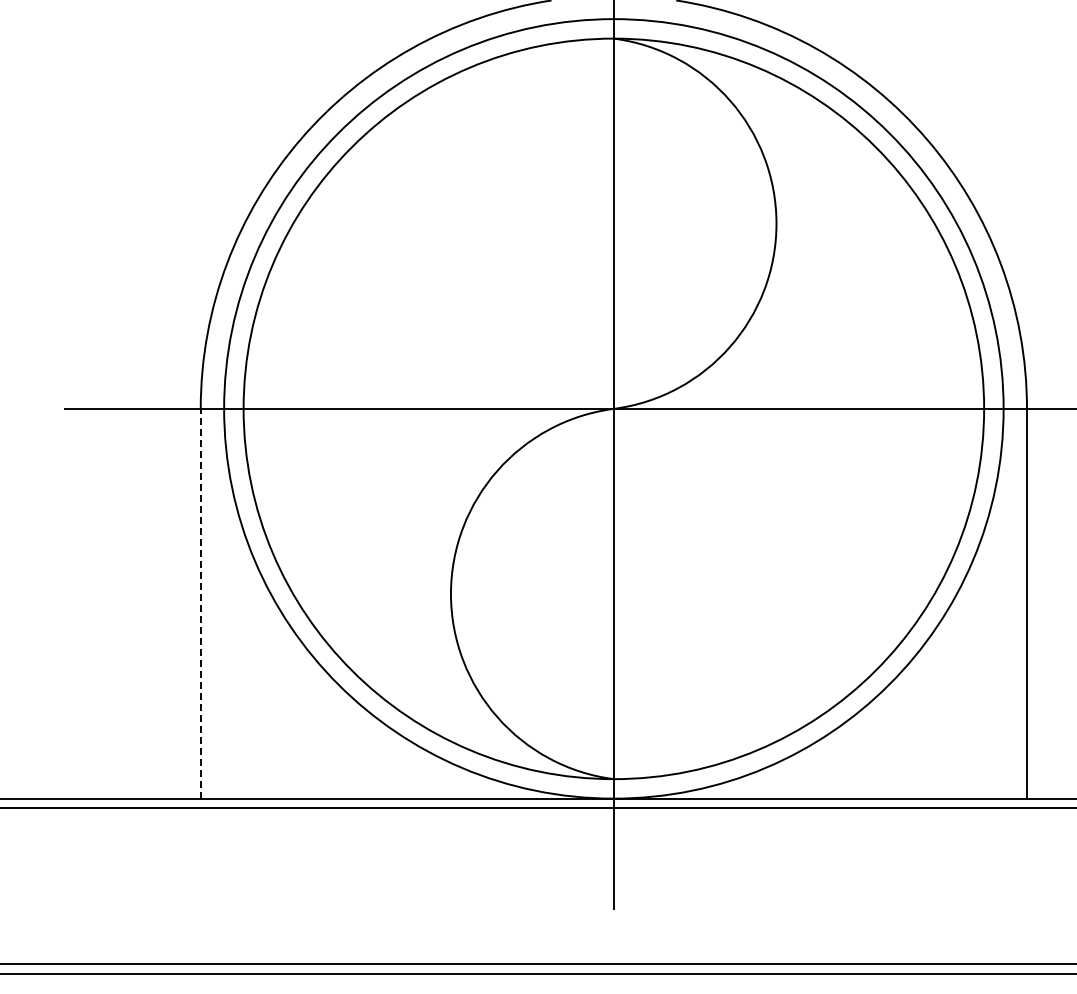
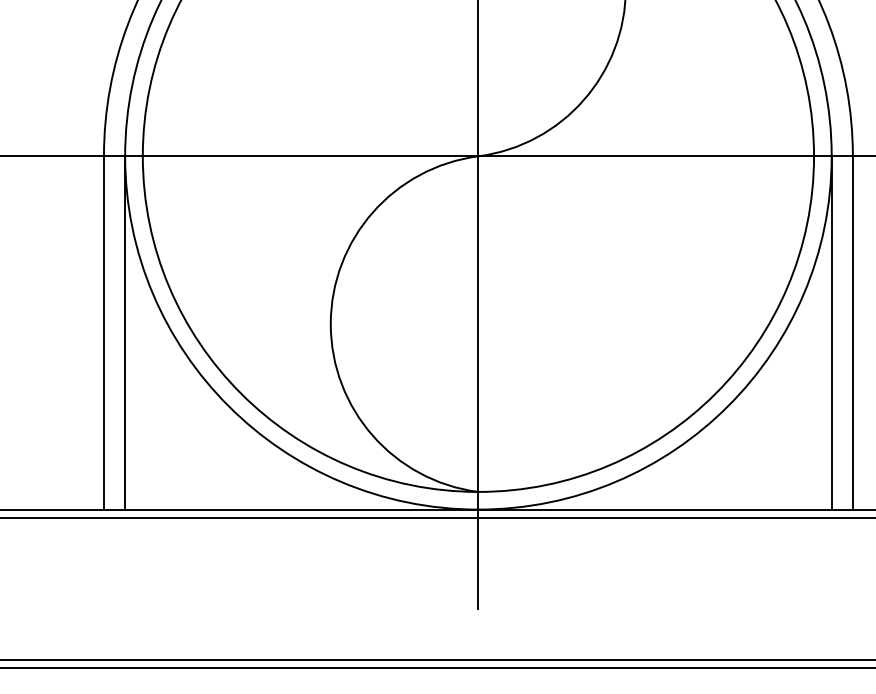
line: (200, 603) -> (103, 332), dashed -> solid
line: (224, 603) -> (125, 332), added
line: (1003, 603) -> (831, 332), added

